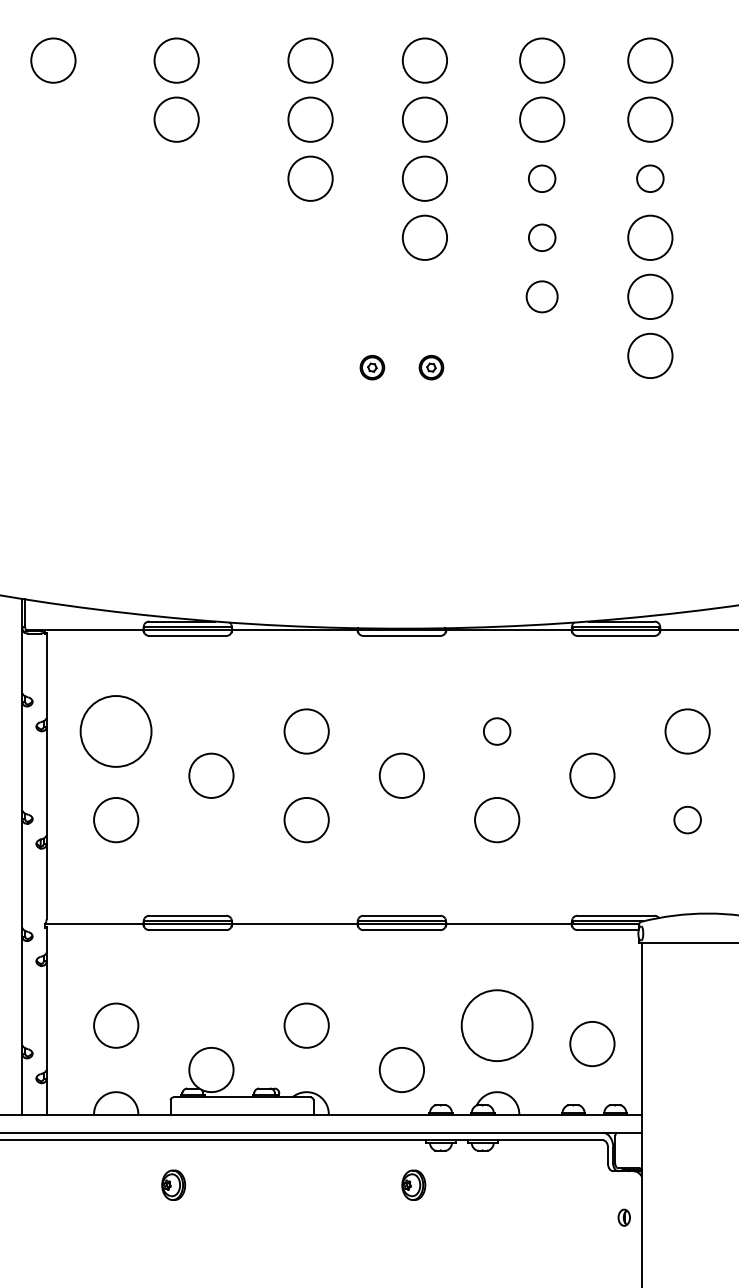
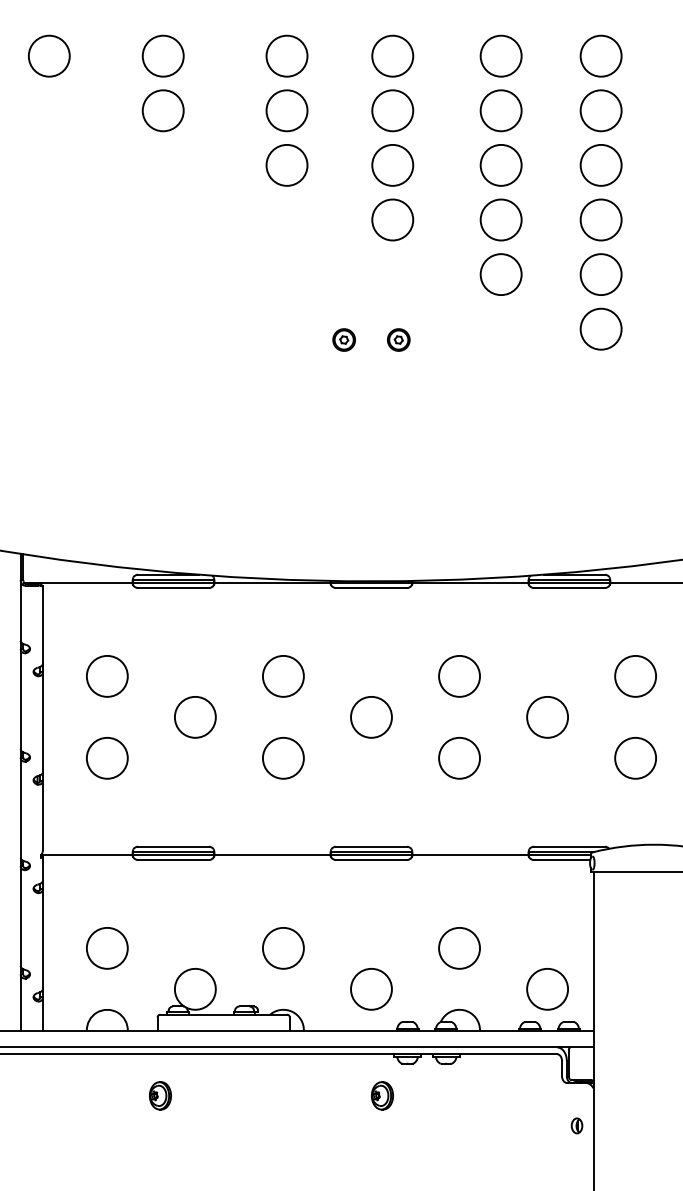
circle: (649, 177) -> (600, 164), size x1.67
circle: (541, 178) -> (500, 165), size x1.67
circle: (541, 237) -> (500, 219), size x1.67
circle: (541, 296) -> (500, 274), size x1.43
circle: (116, 731) -> (107, 676), size x0.62
circle: (497, 731) -> (459, 676), size x1.67
circle: (687, 819) -> (635, 757), size x1.67
circle: (497, 1024) -> (459, 947), size x0.62
circle: (592, 1044) -> (547, 989), moved

